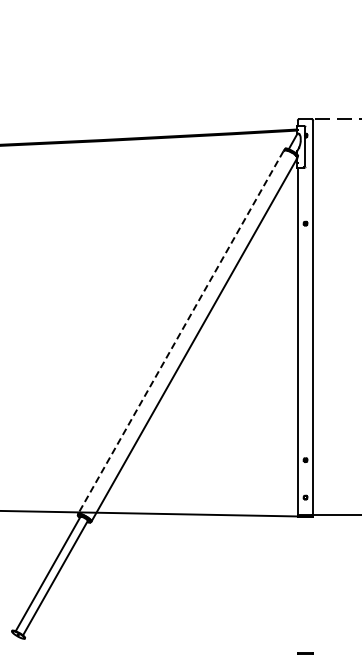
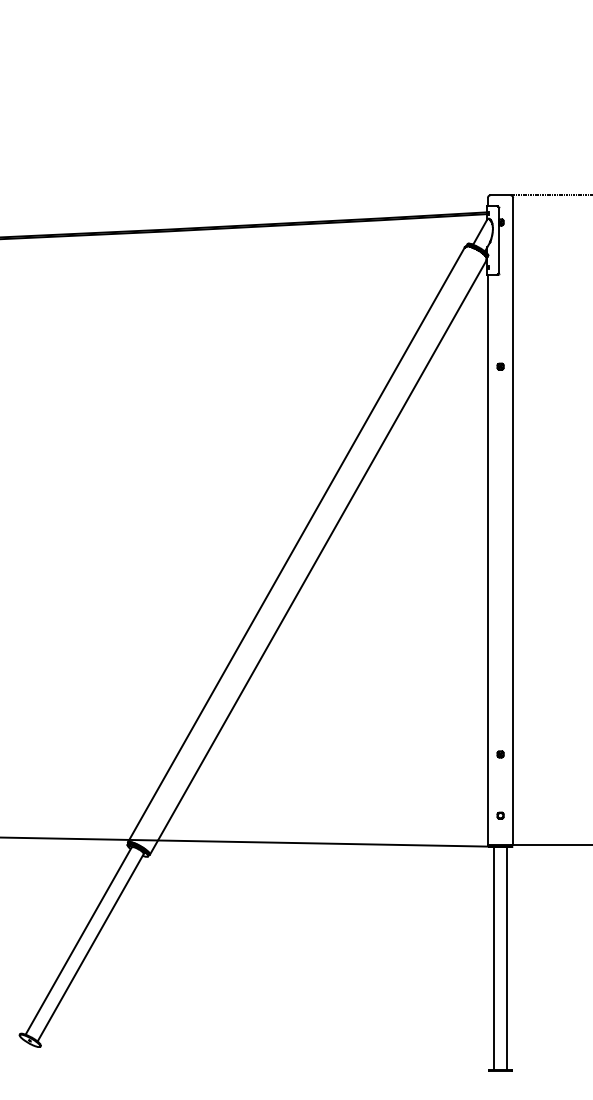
line: (180, 332) -> (295, 545), dashed -> solid
line: (301, 584) -> (493, 958), added
line: (309, 584) -> (507, 958), added

